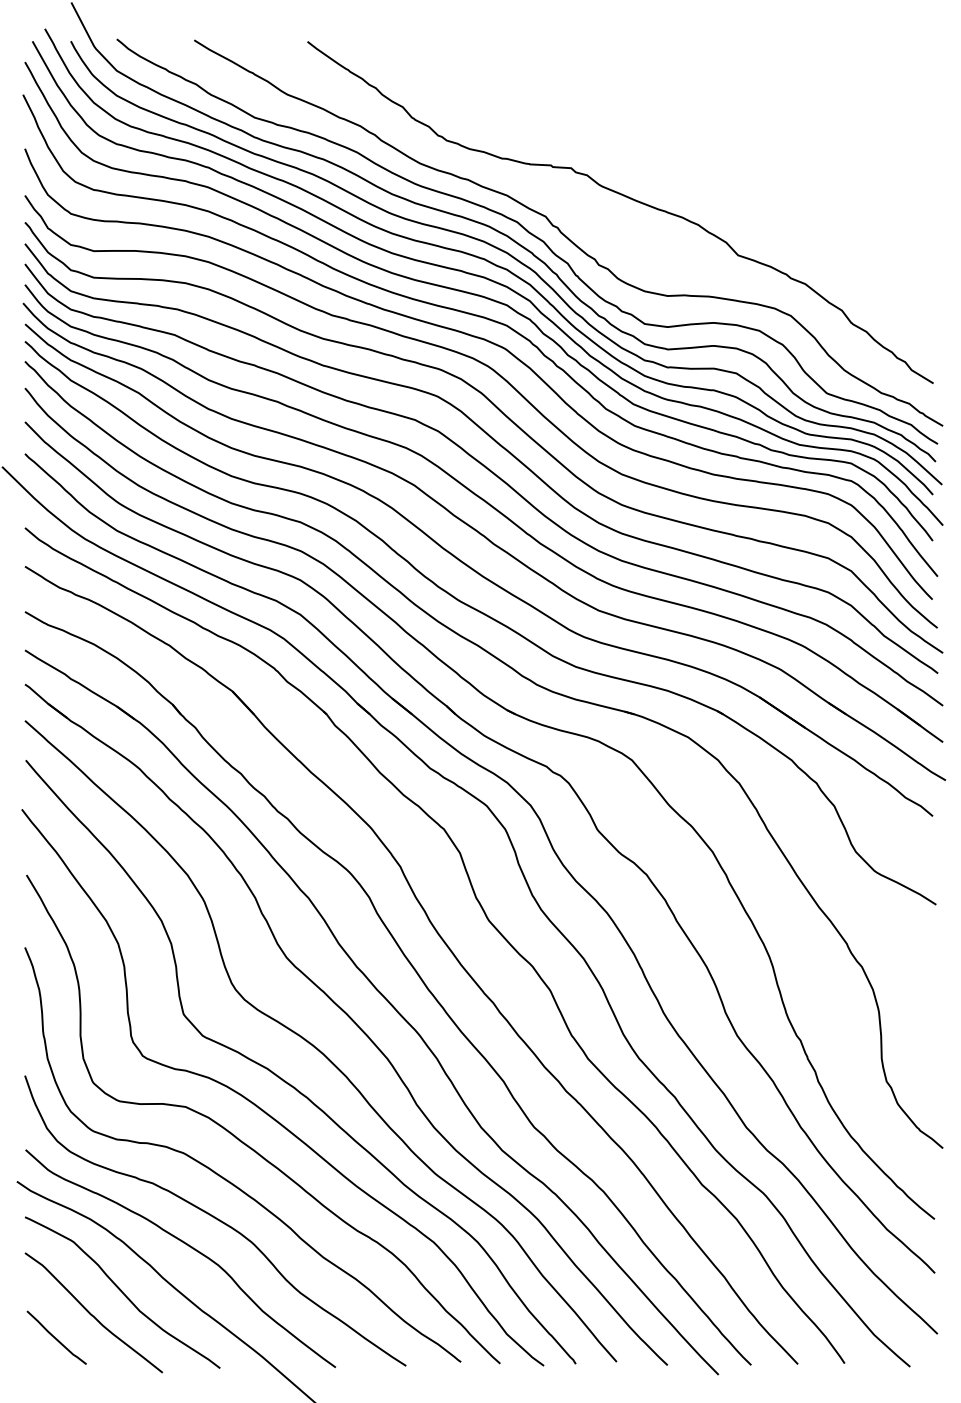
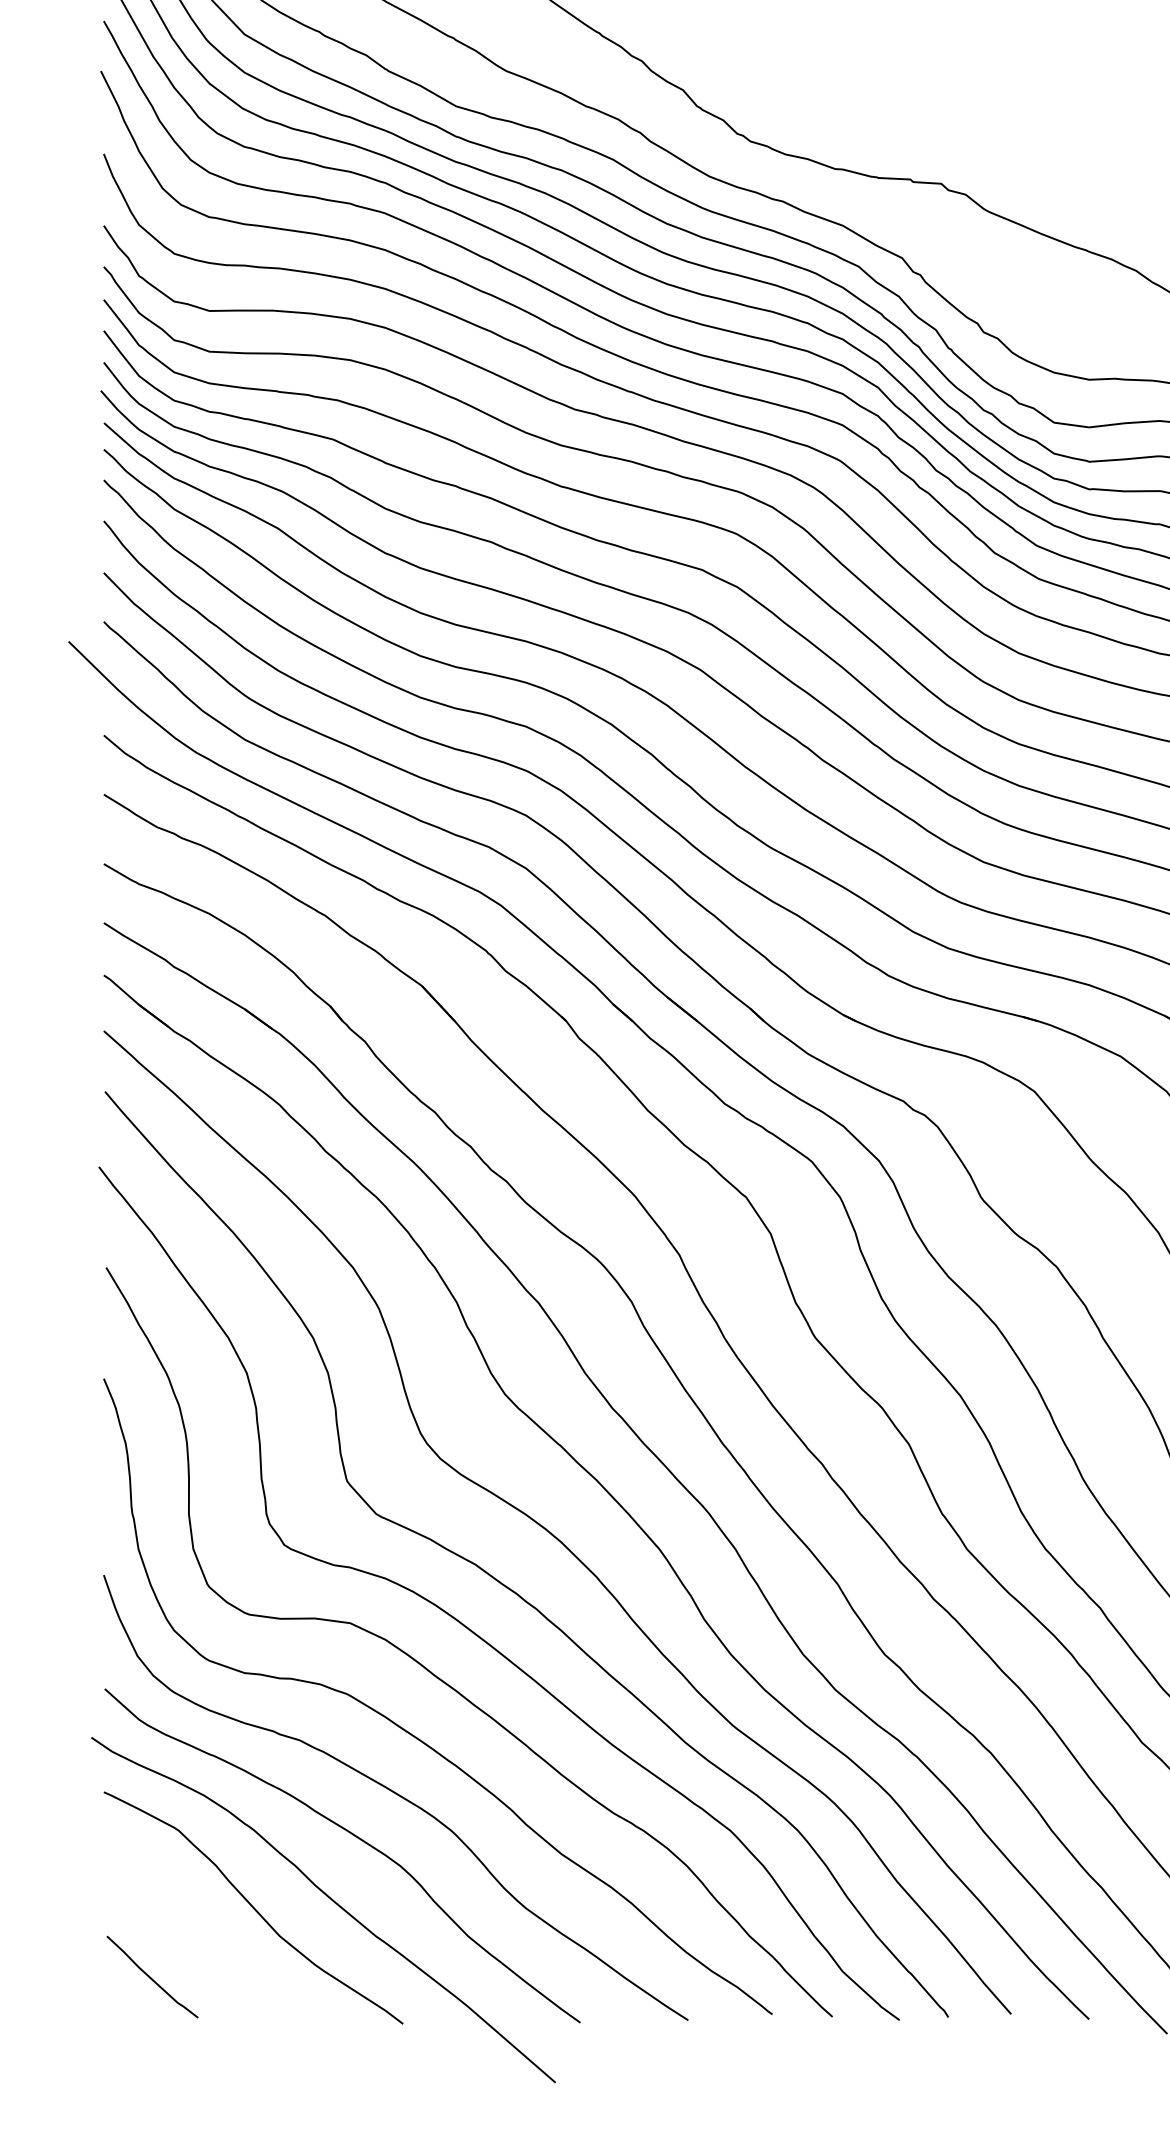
curve: (91, 1313) -> (205, 1939), removed

